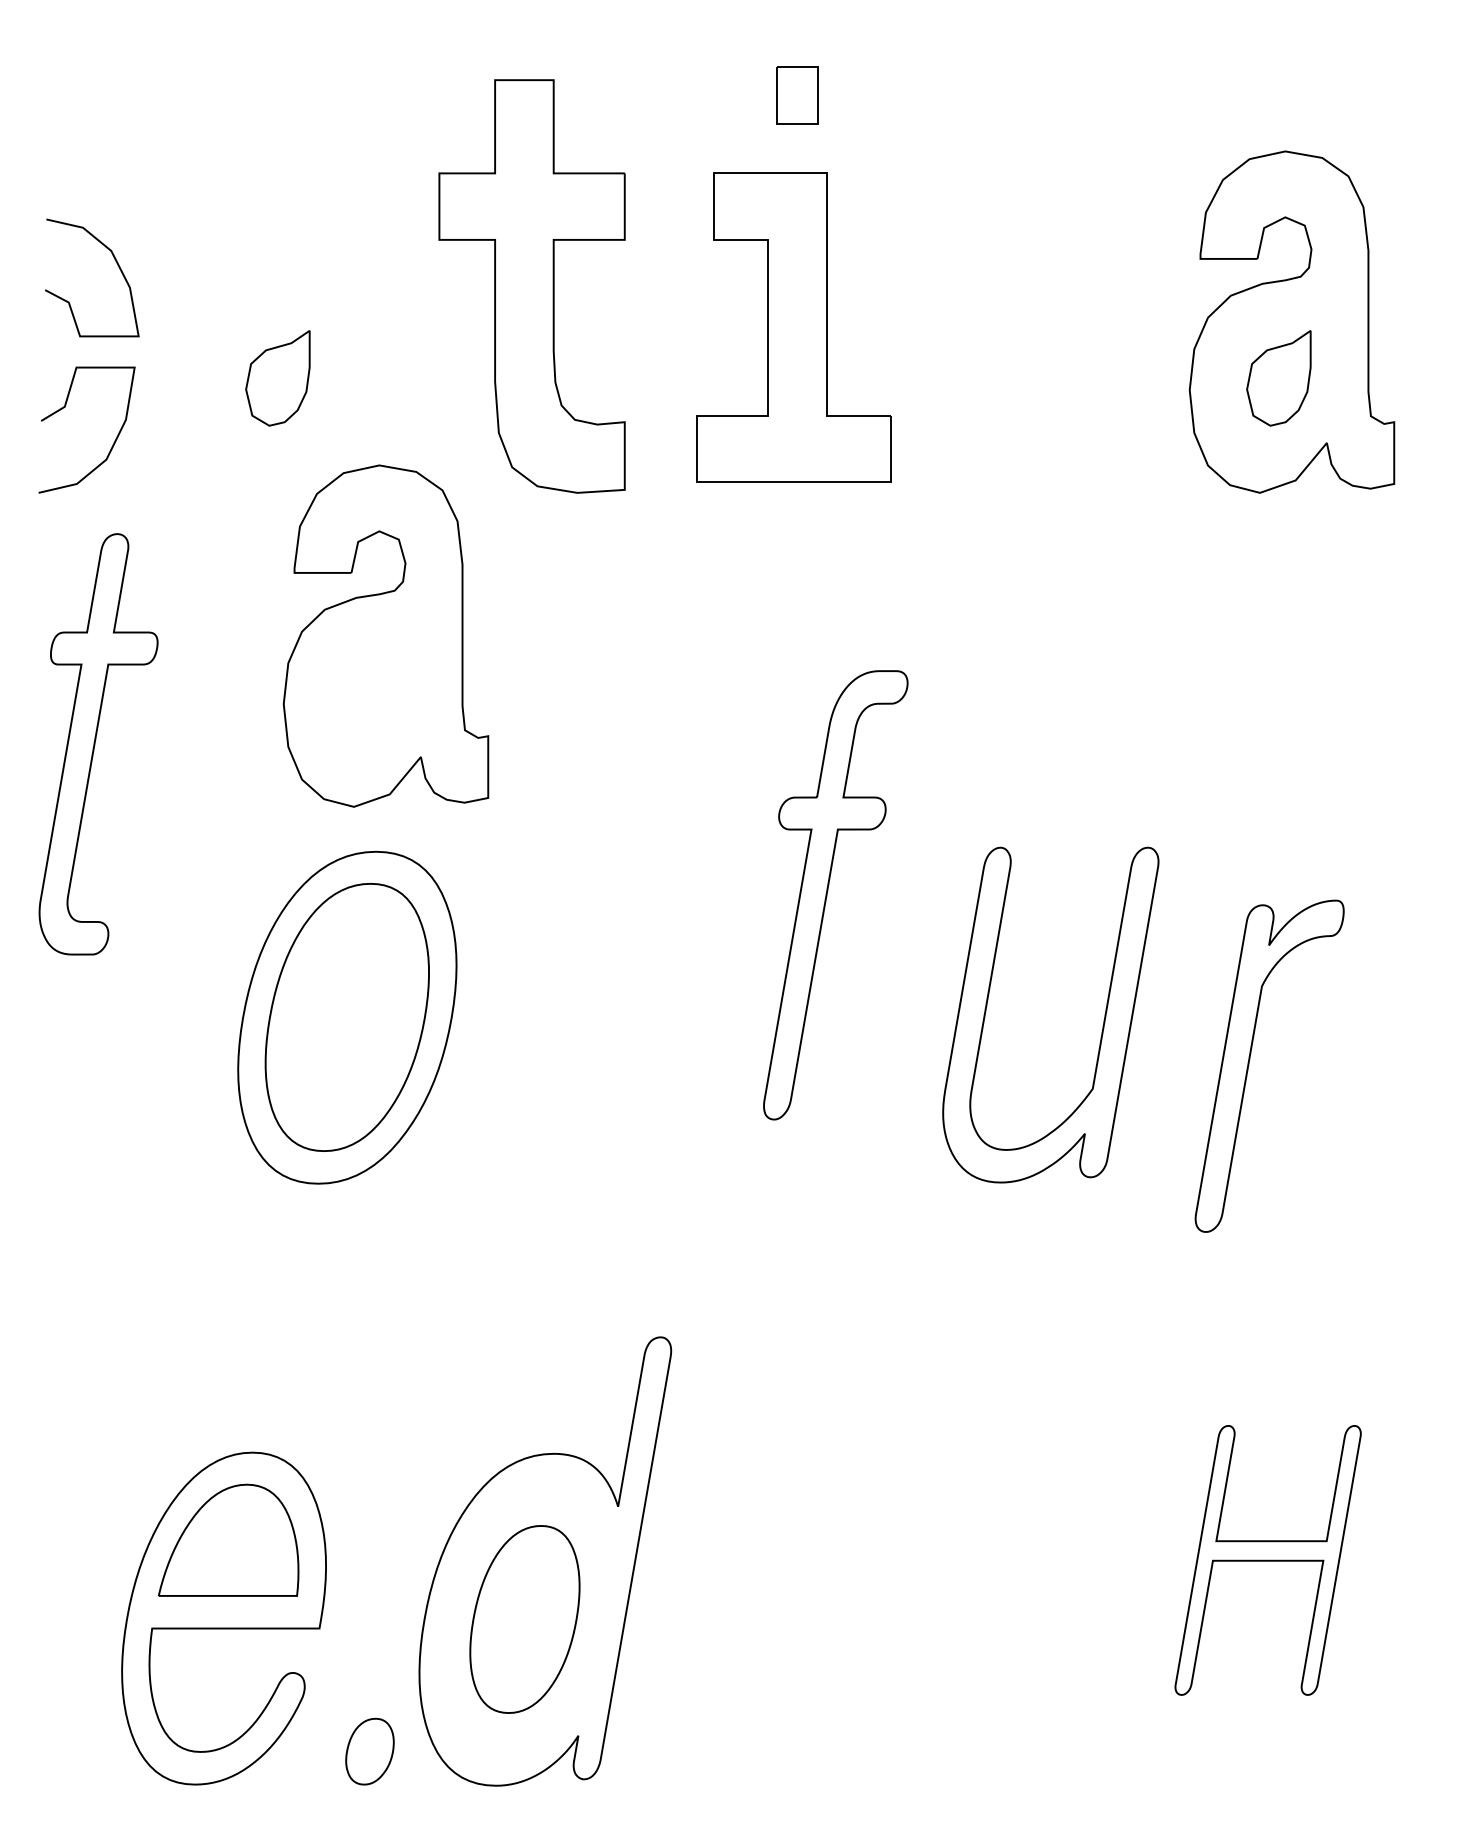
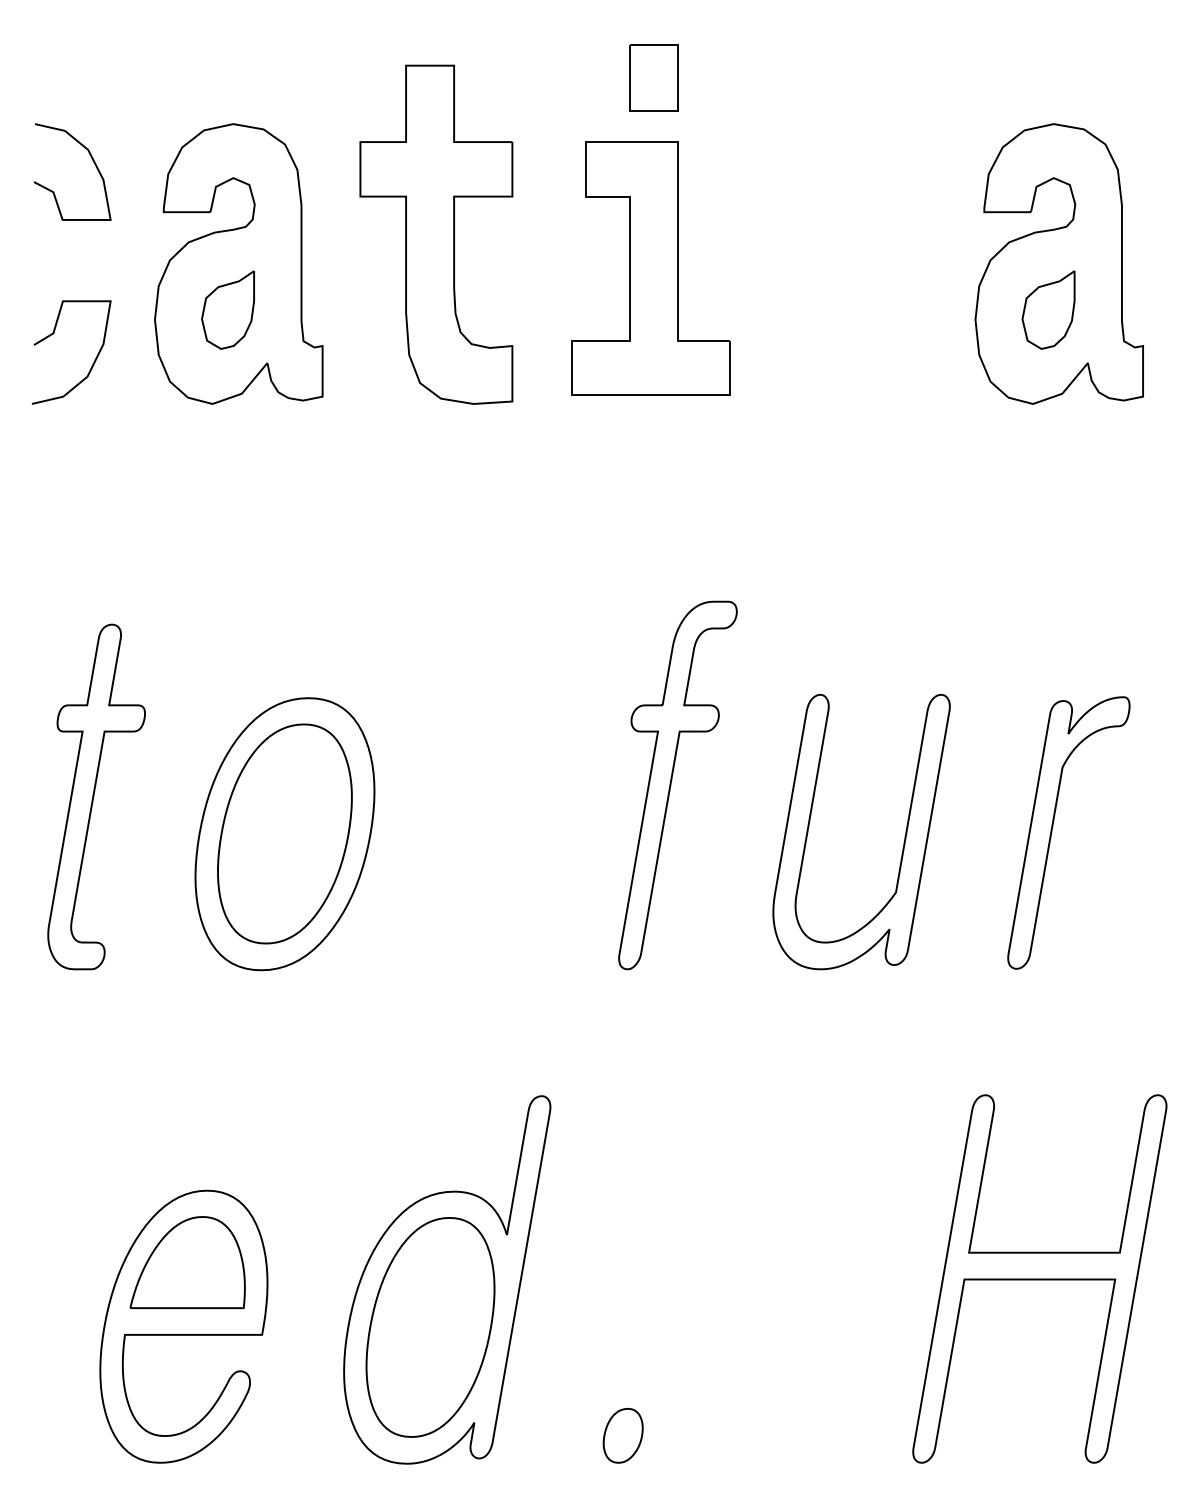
part: (797, 95) -> (653, 78), size x1.43
curve: (117, 265) -> (93, 161), moved
part: (385, 635) -> (238, 263), moved
part: (98, 744) -> (96, 797), moved
part: (827, 895) -> (671, 785), moved
part: (1250, 1059) -> (1053, 827), moved
part: (1267, 1560) -> (1039, 1279), size x1.67
part: (524, 1619) -> (430, 1327), size x1.43
part: (369, 1751) -> (622, 1435), moved

